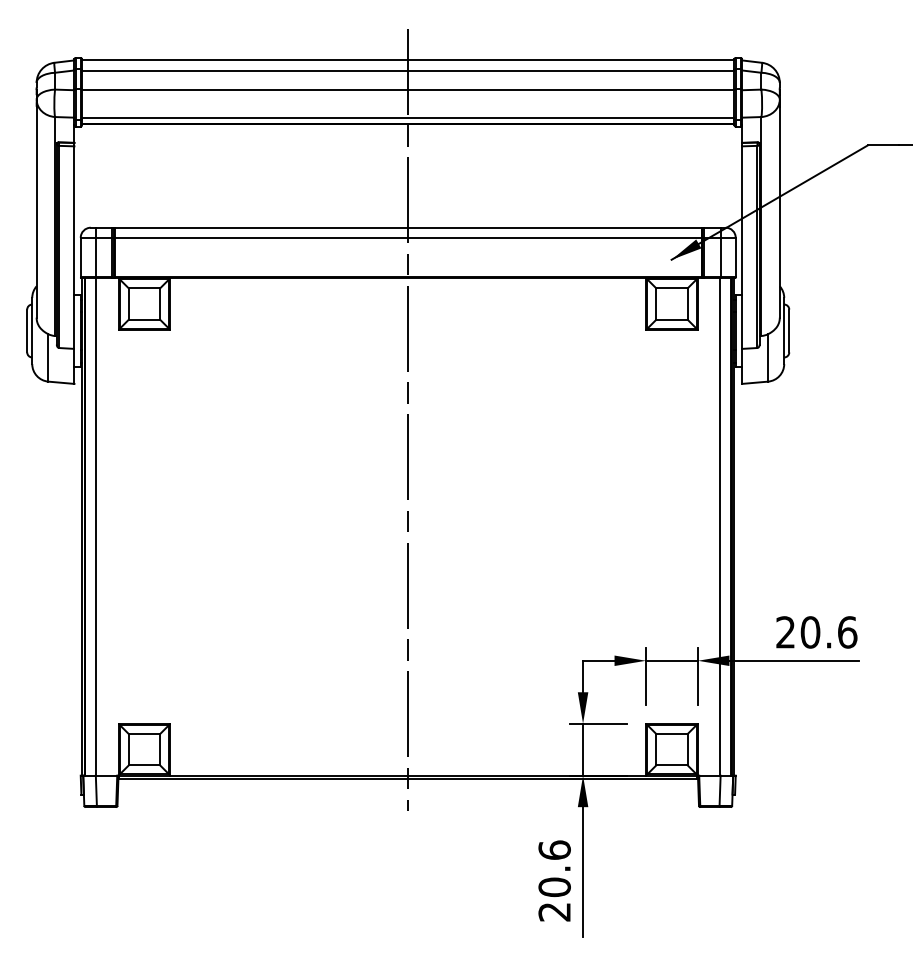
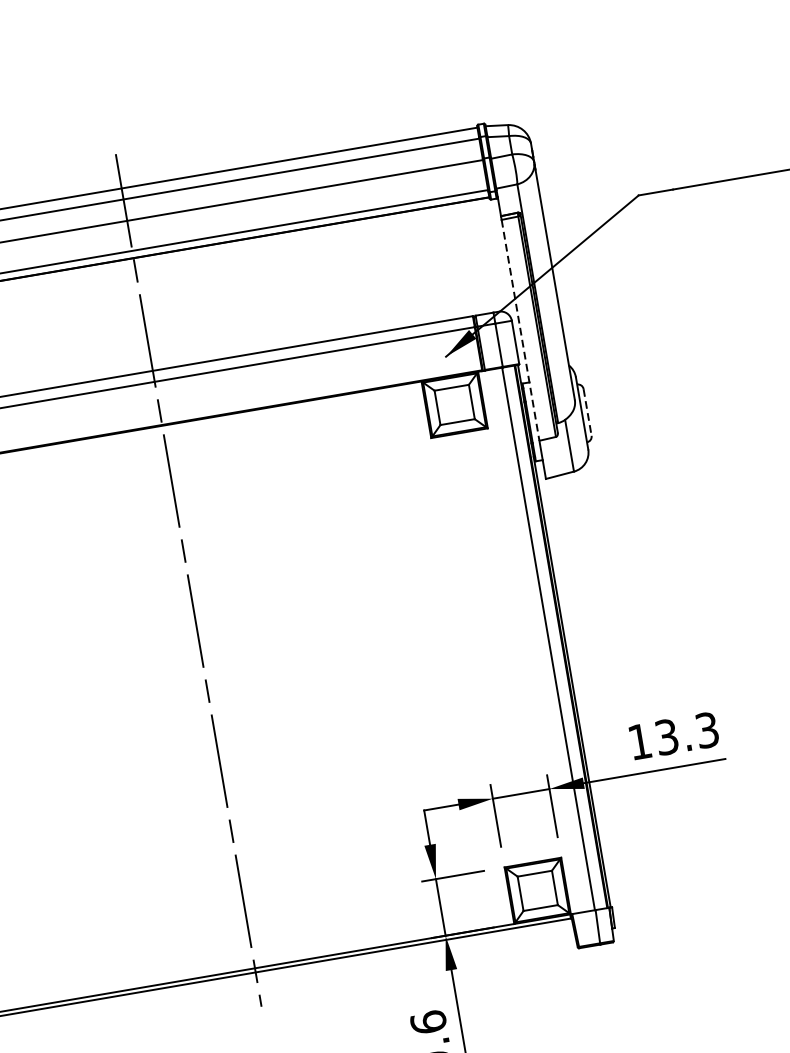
line: (742, 248) -> (521, 331), solid -> dashed
line: (789, 331) -> (587, 412), solid -> dashed
text: (816, 632) -> (673, 736), 20.6 -> 13.3

